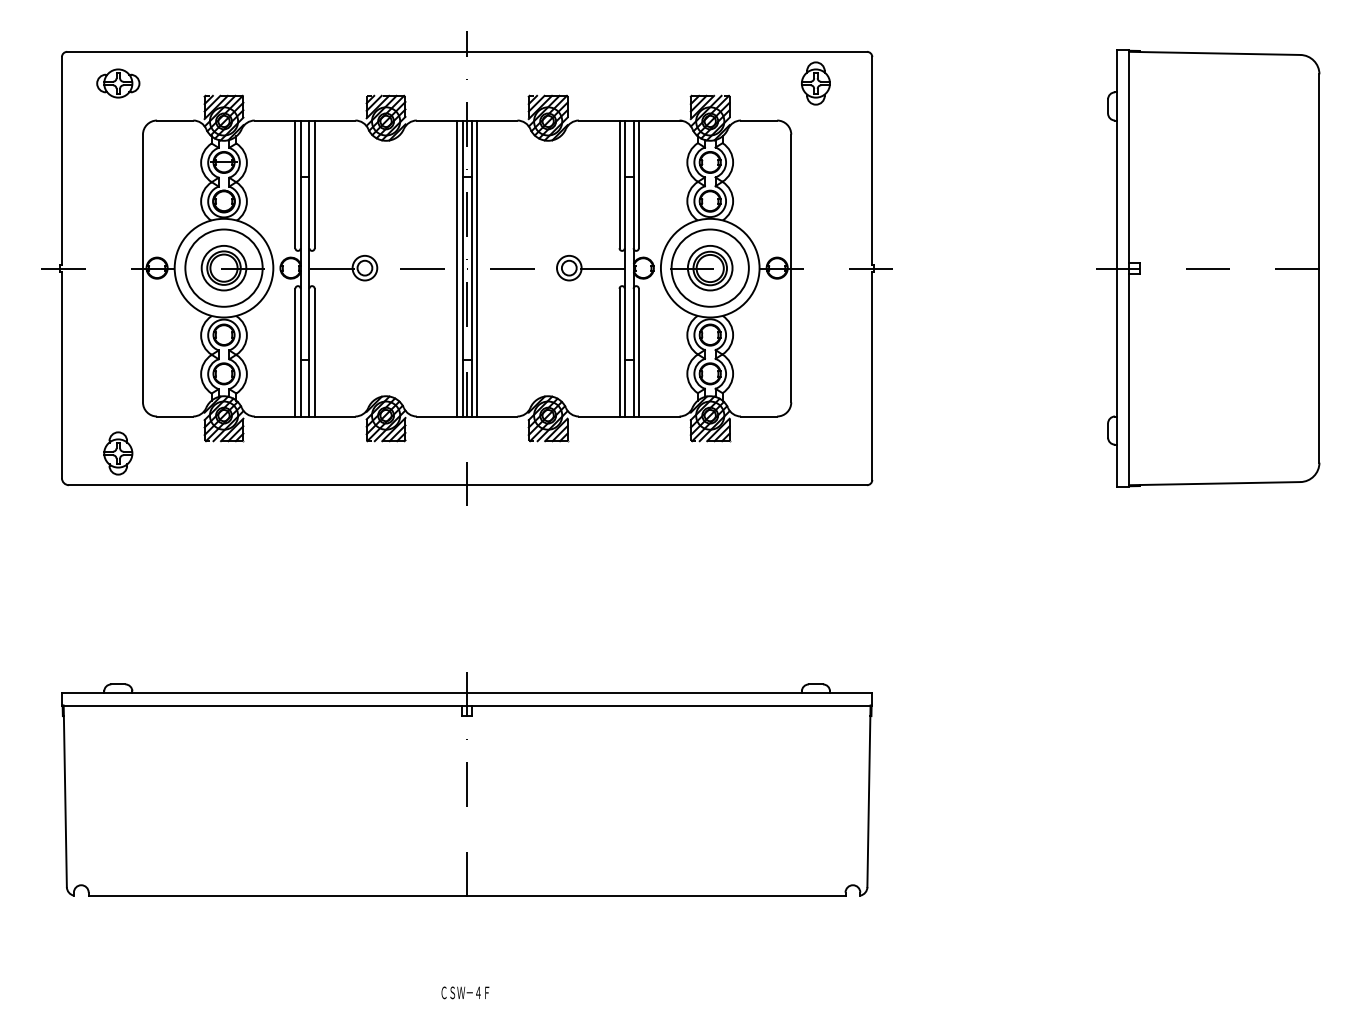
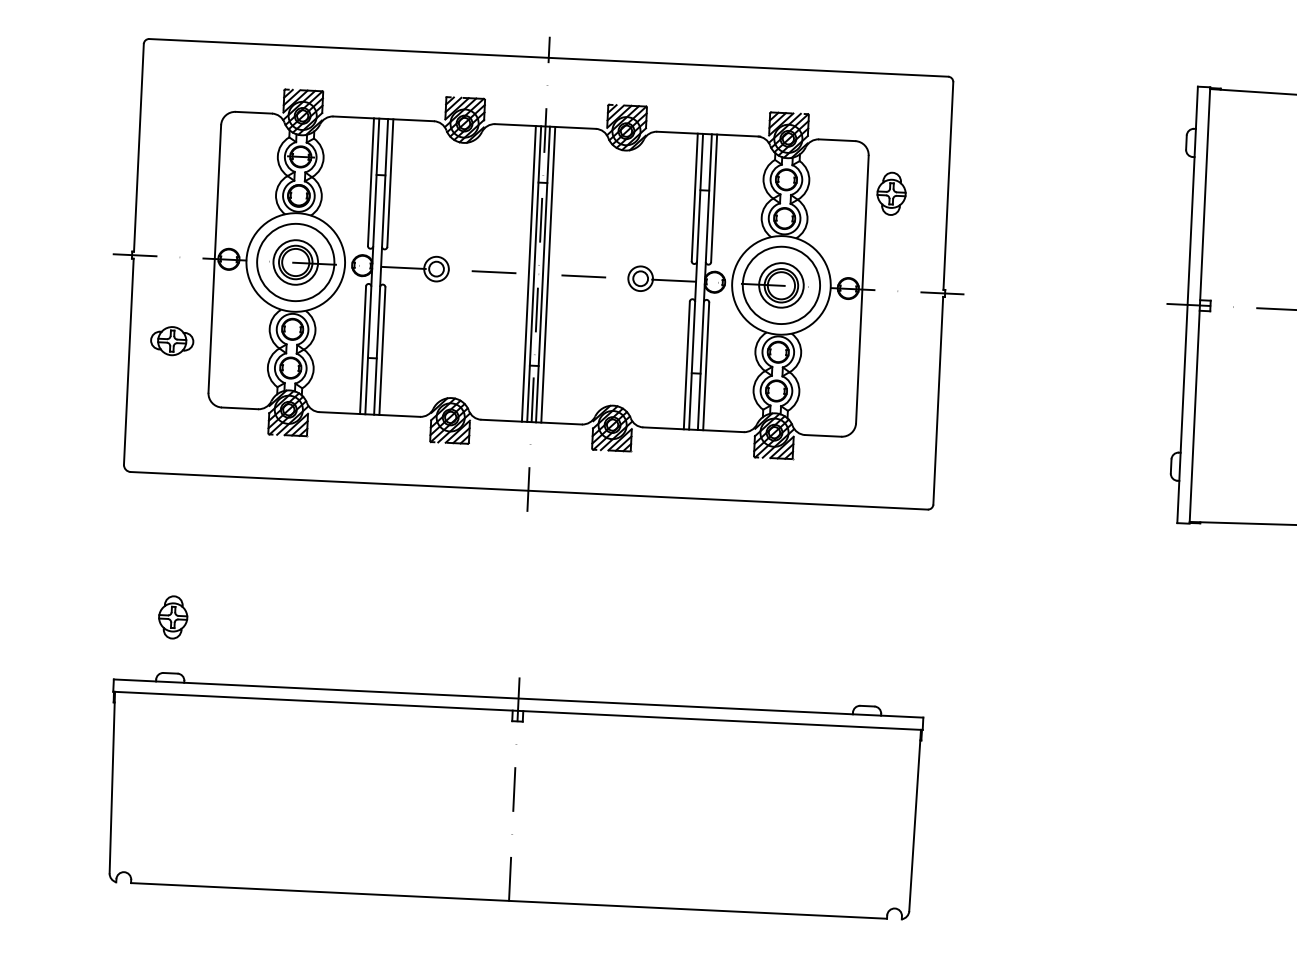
part: (118, 83) -> (172, 341), moved
part: (815, 83) -> (891, 193), moved
part: (118, 453) -> (173, 617), moved

